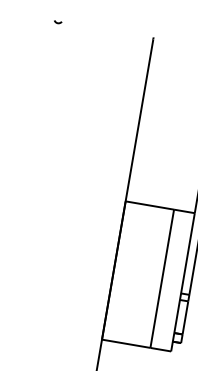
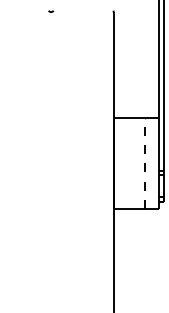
line: (162, 277) -> (145, 162), solid -> dashed

